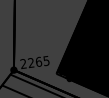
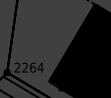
text: (45, 60) -> (39, 67), 2265 -> 2264

